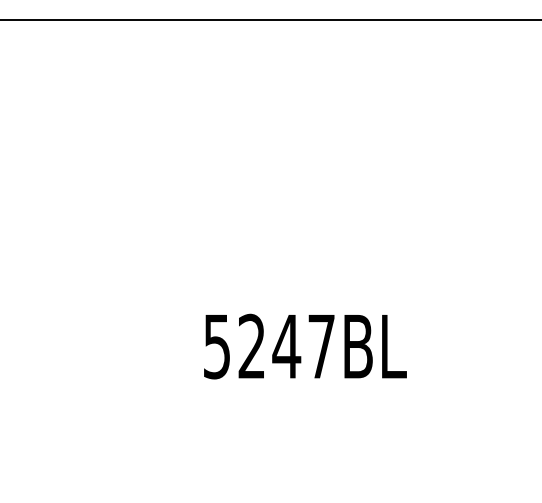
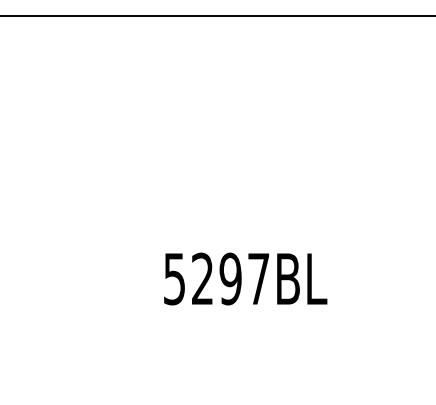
text: (286, 346) -> (230, 278), 5247BL -> 5297BL

